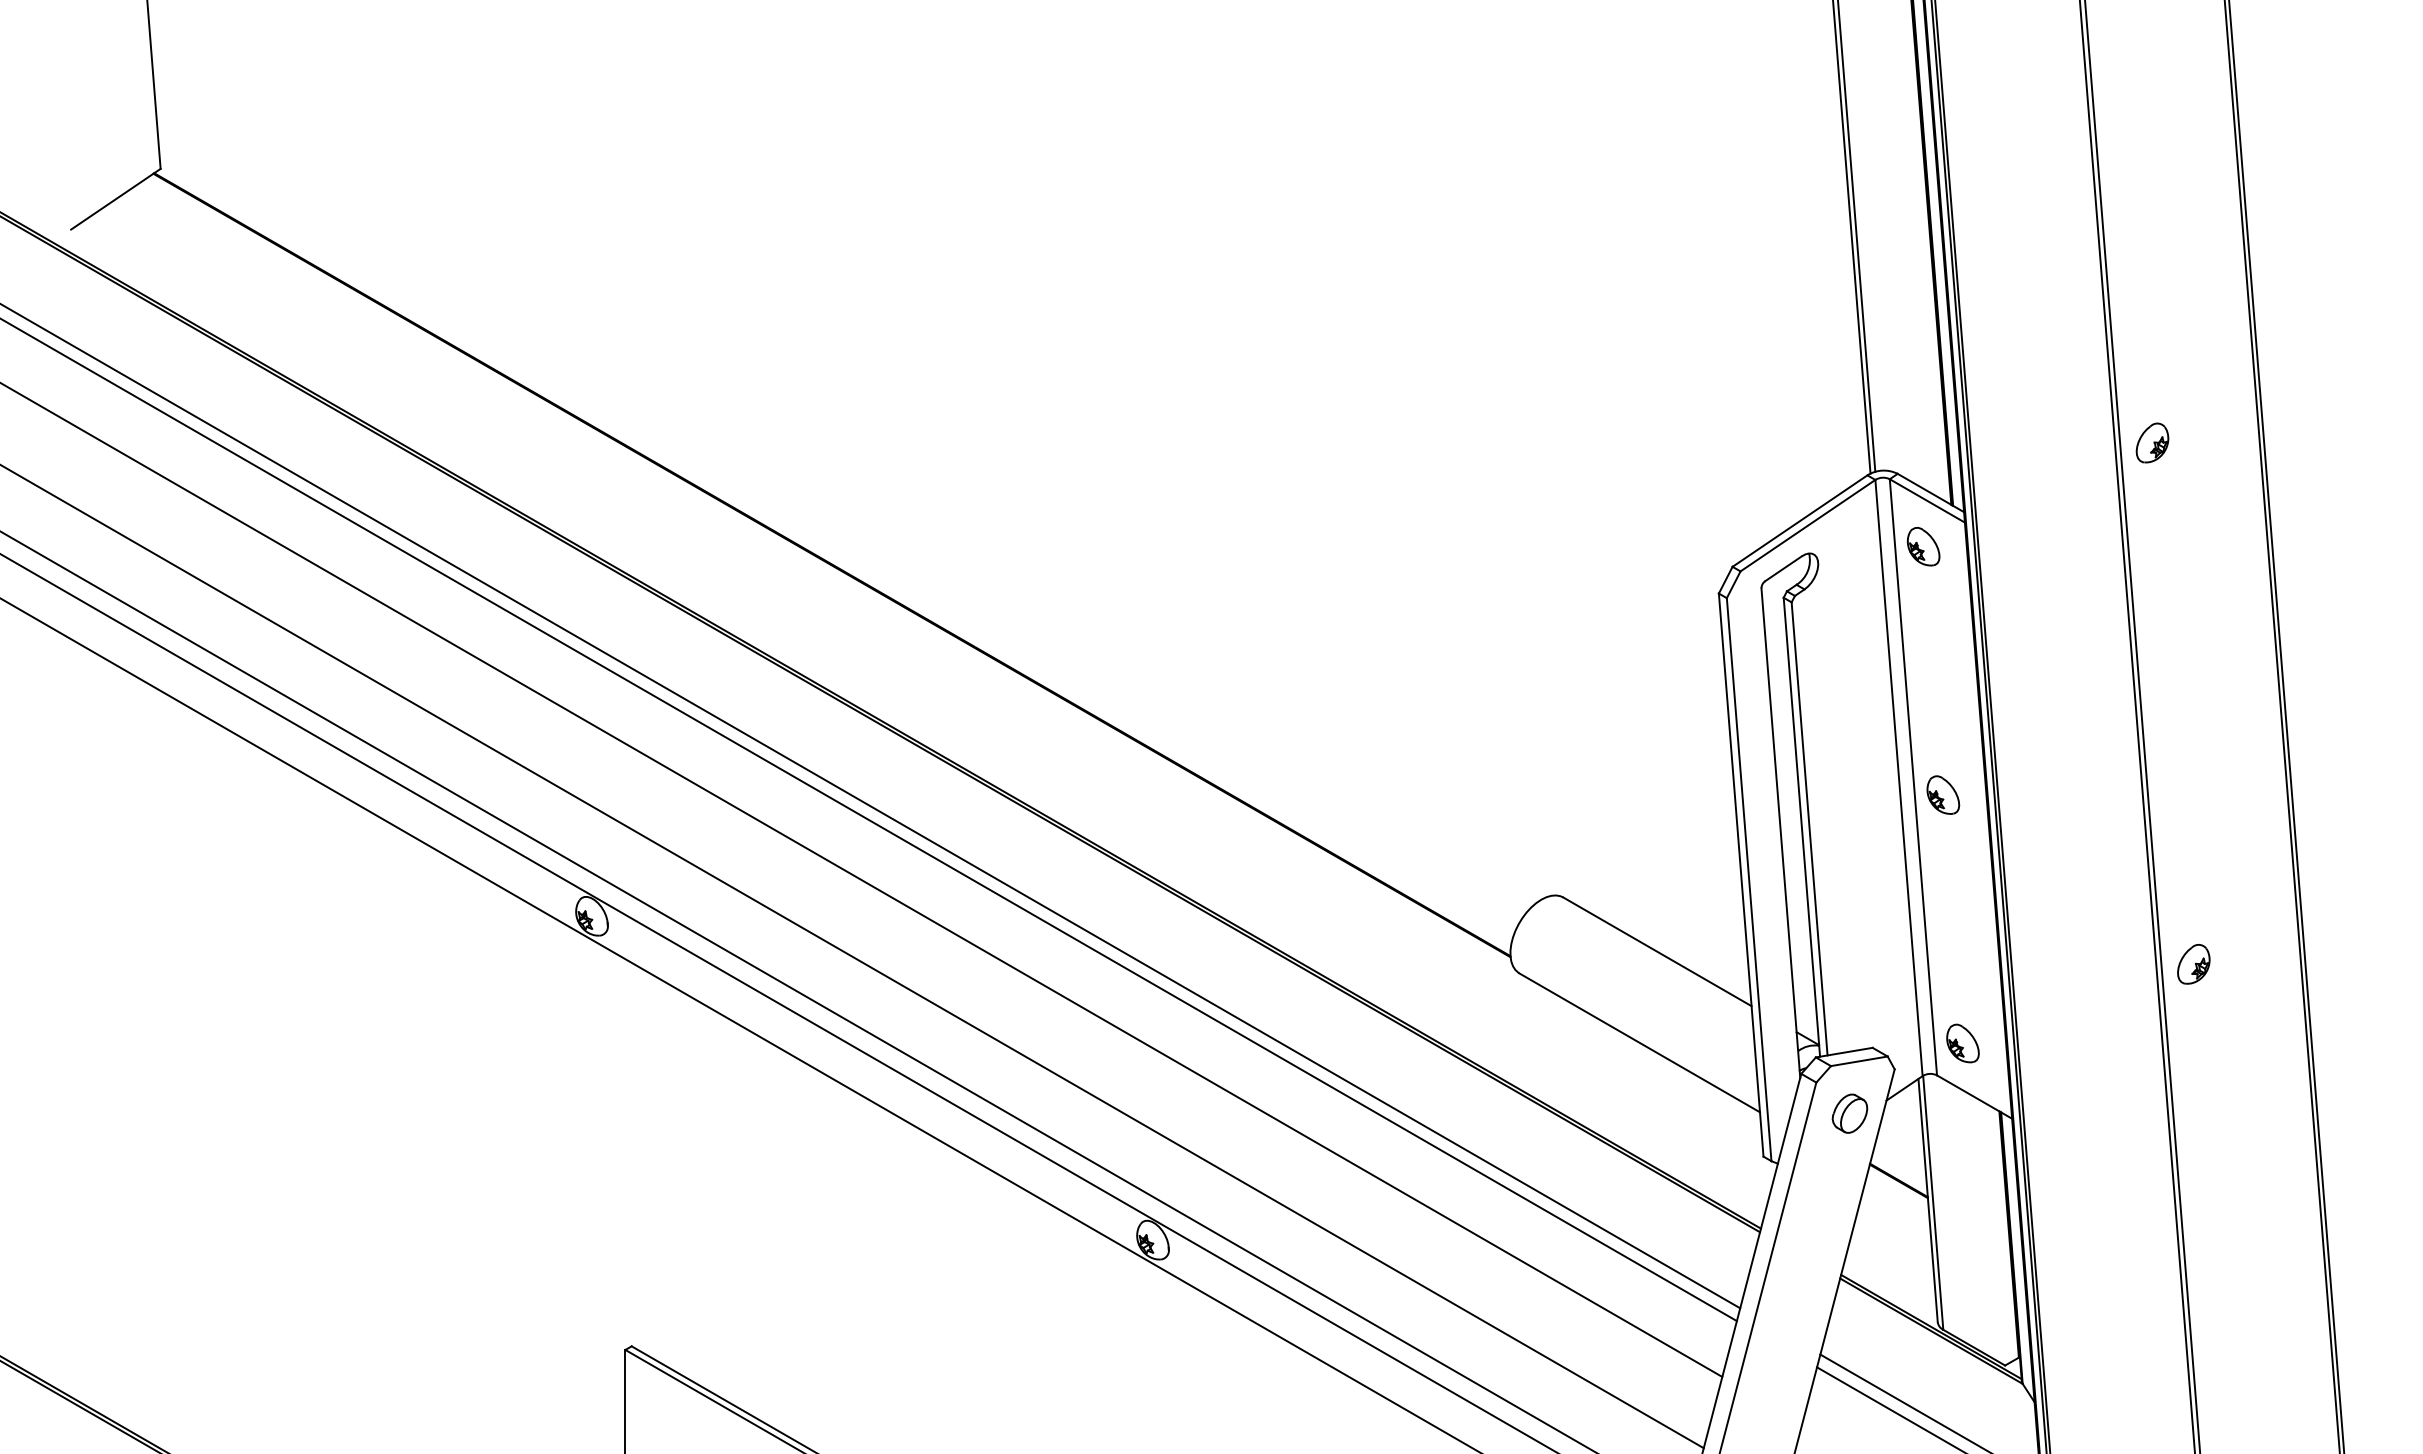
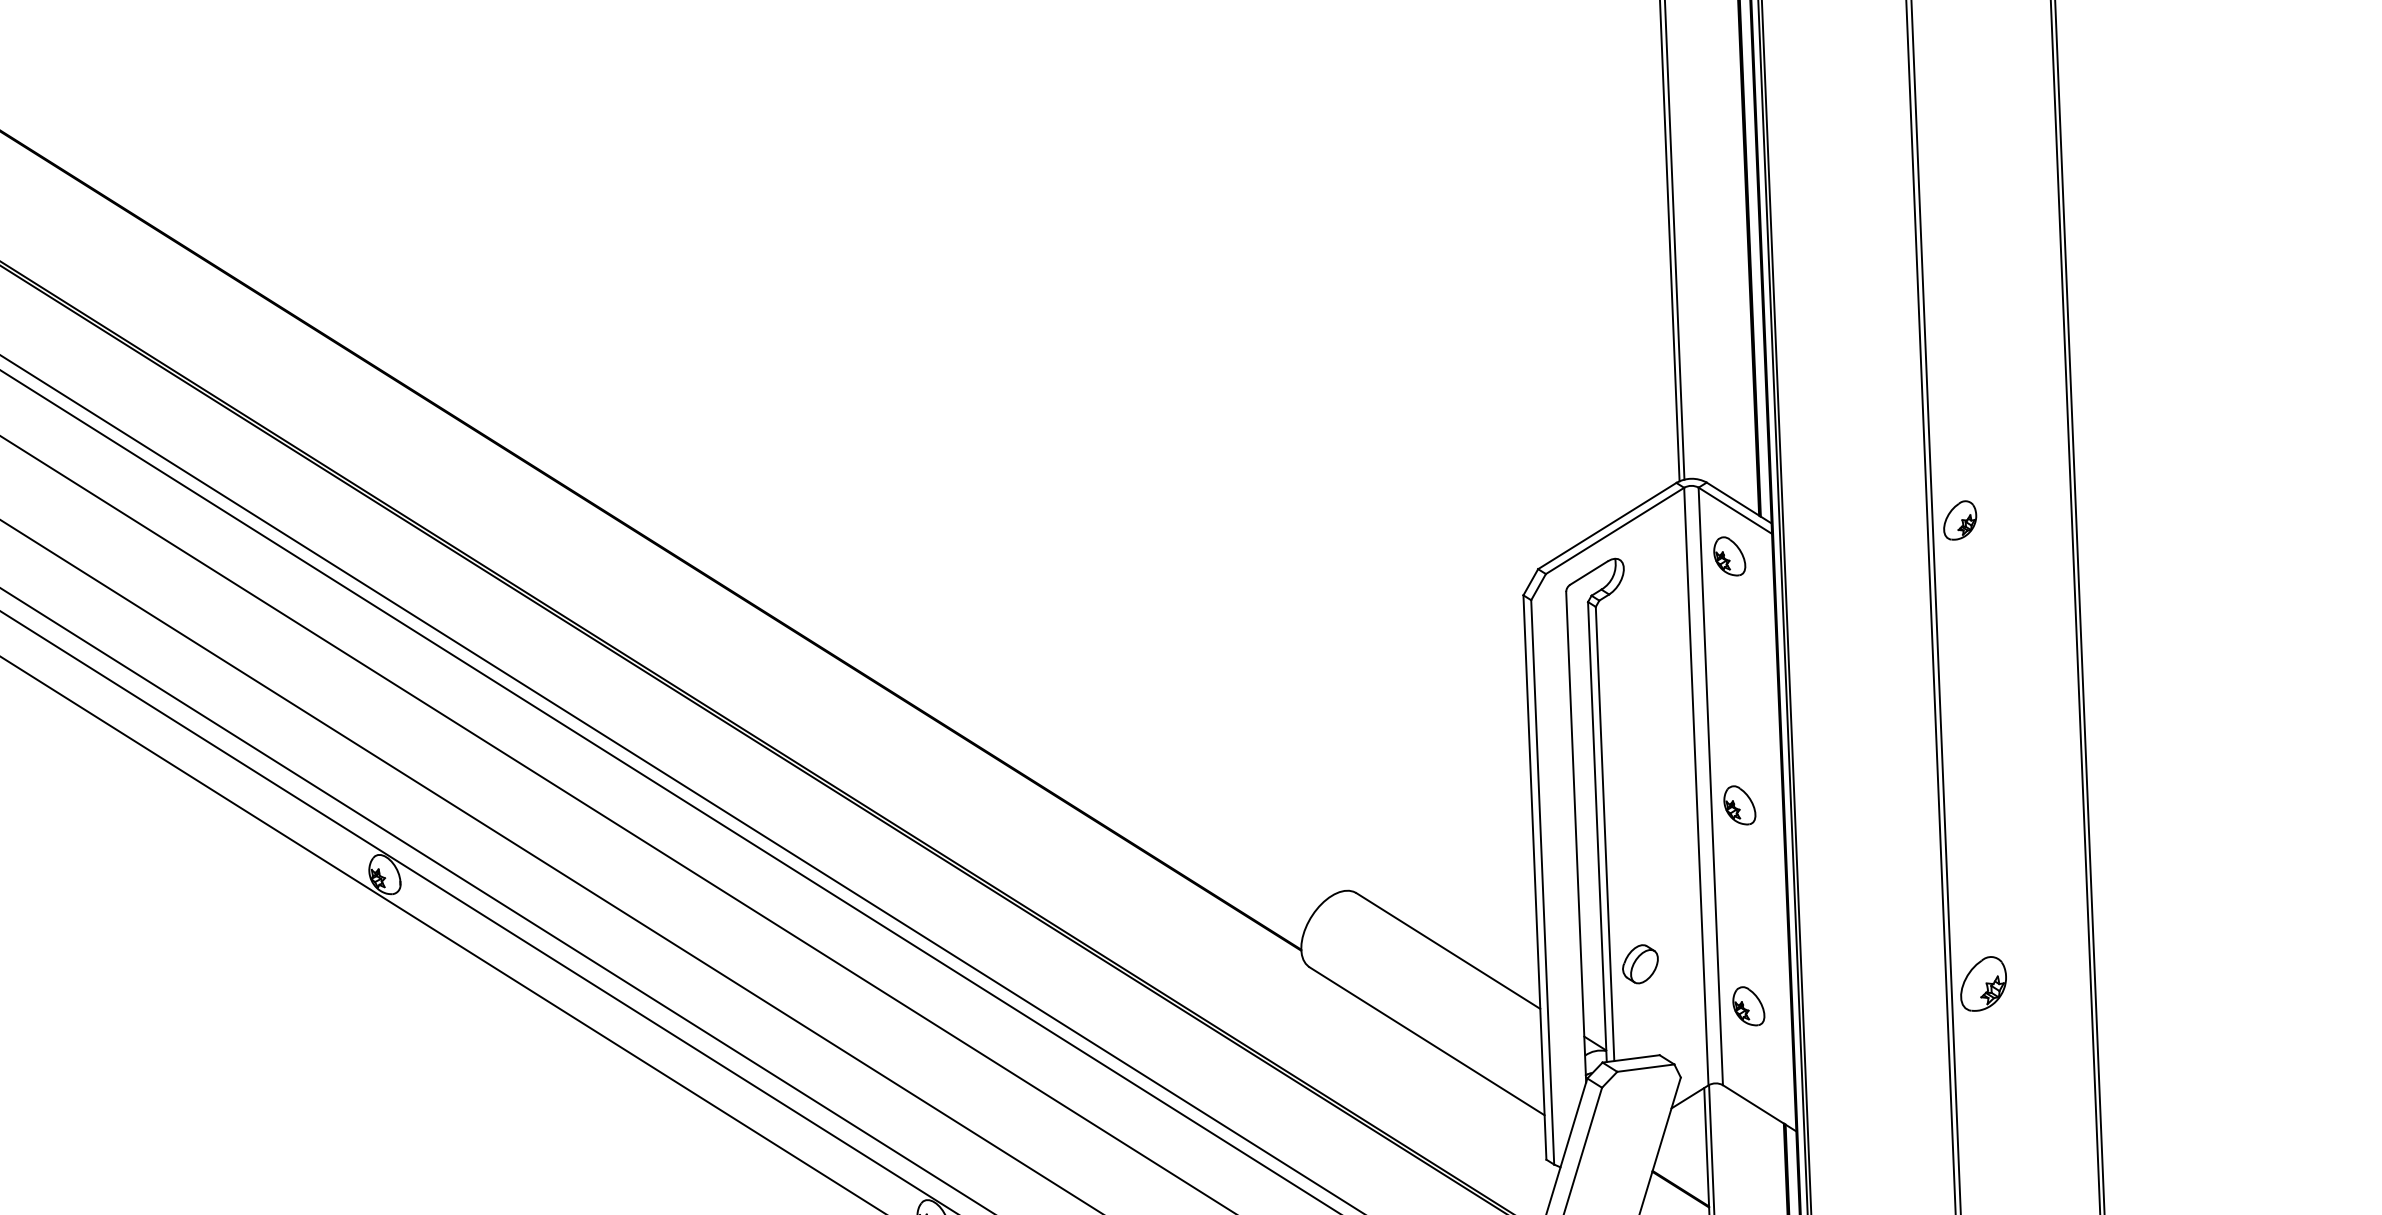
part: (2152, 442) -> (1960, 519), moved
part: (2193, 964) -> (1983, 984), size x1.4
part: (1962, 1043) -> (1748, 1006), moved
part: (1849, 1113) -> (1639, 964), moved

